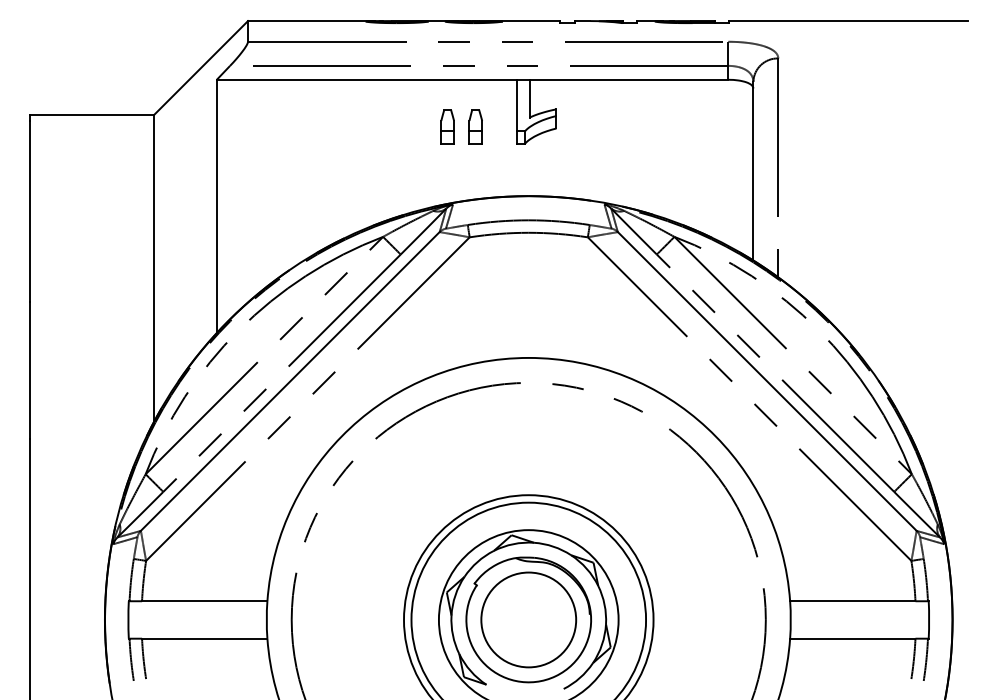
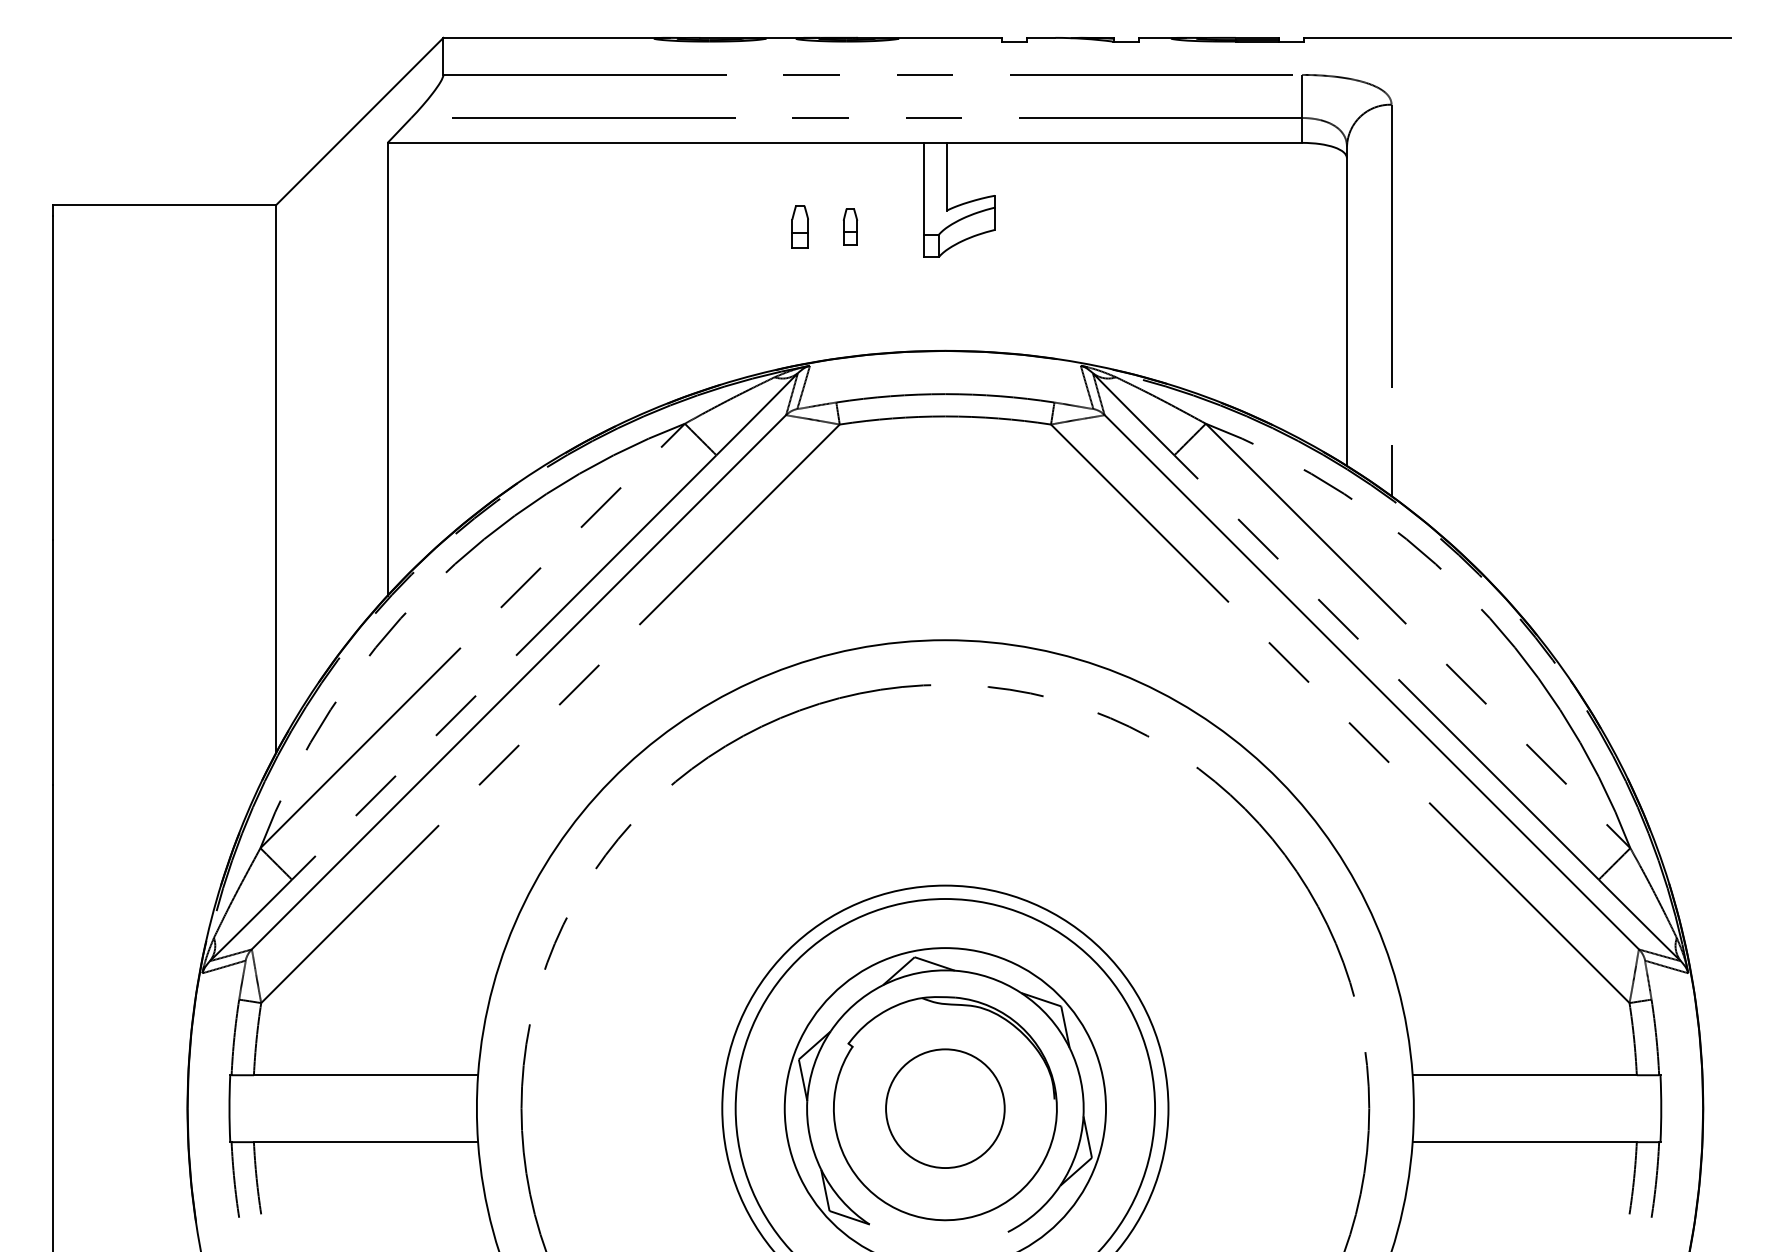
part: (447, 126) -> (800, 226), size x0.7
part: (475, 126) -> (850, 226), size x0.6
circle: (528, 619) -> (944, 1107), size x0.7

